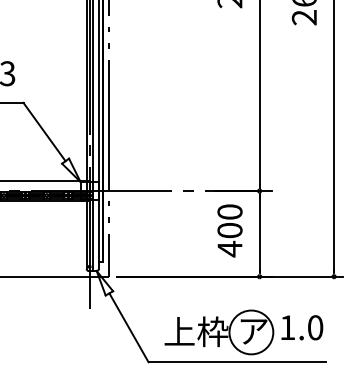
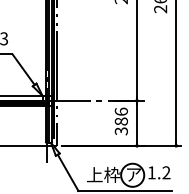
text: (228, 230) -> (120, 121), 400 -> 386
text: (315, 327) -> (166, 172), 1.0 -> 1.2

